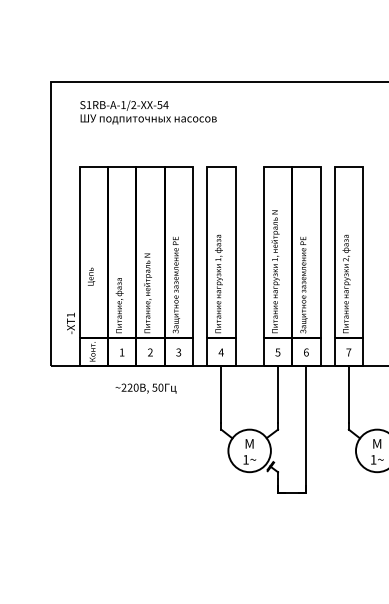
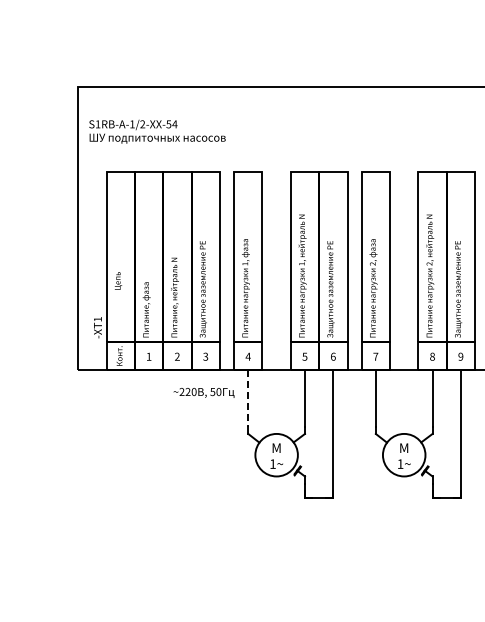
text: (148, 112) -> (157, 131), moved
text: (145, 388) -> (203, 392), moved
line: (221, 395) -> (248, 399), solid -> dashed

